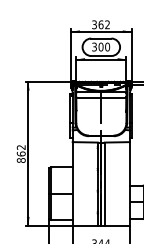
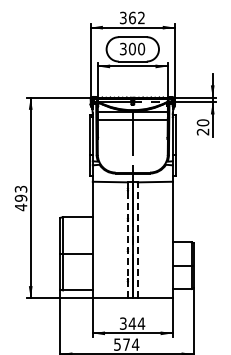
text: (20, 154) -> (20, 198), 862 -> 493
line: (97, 183) -> (127, 239), solid -> dashed
line: (104, 183) -> (137, 239), solid -> dashed

